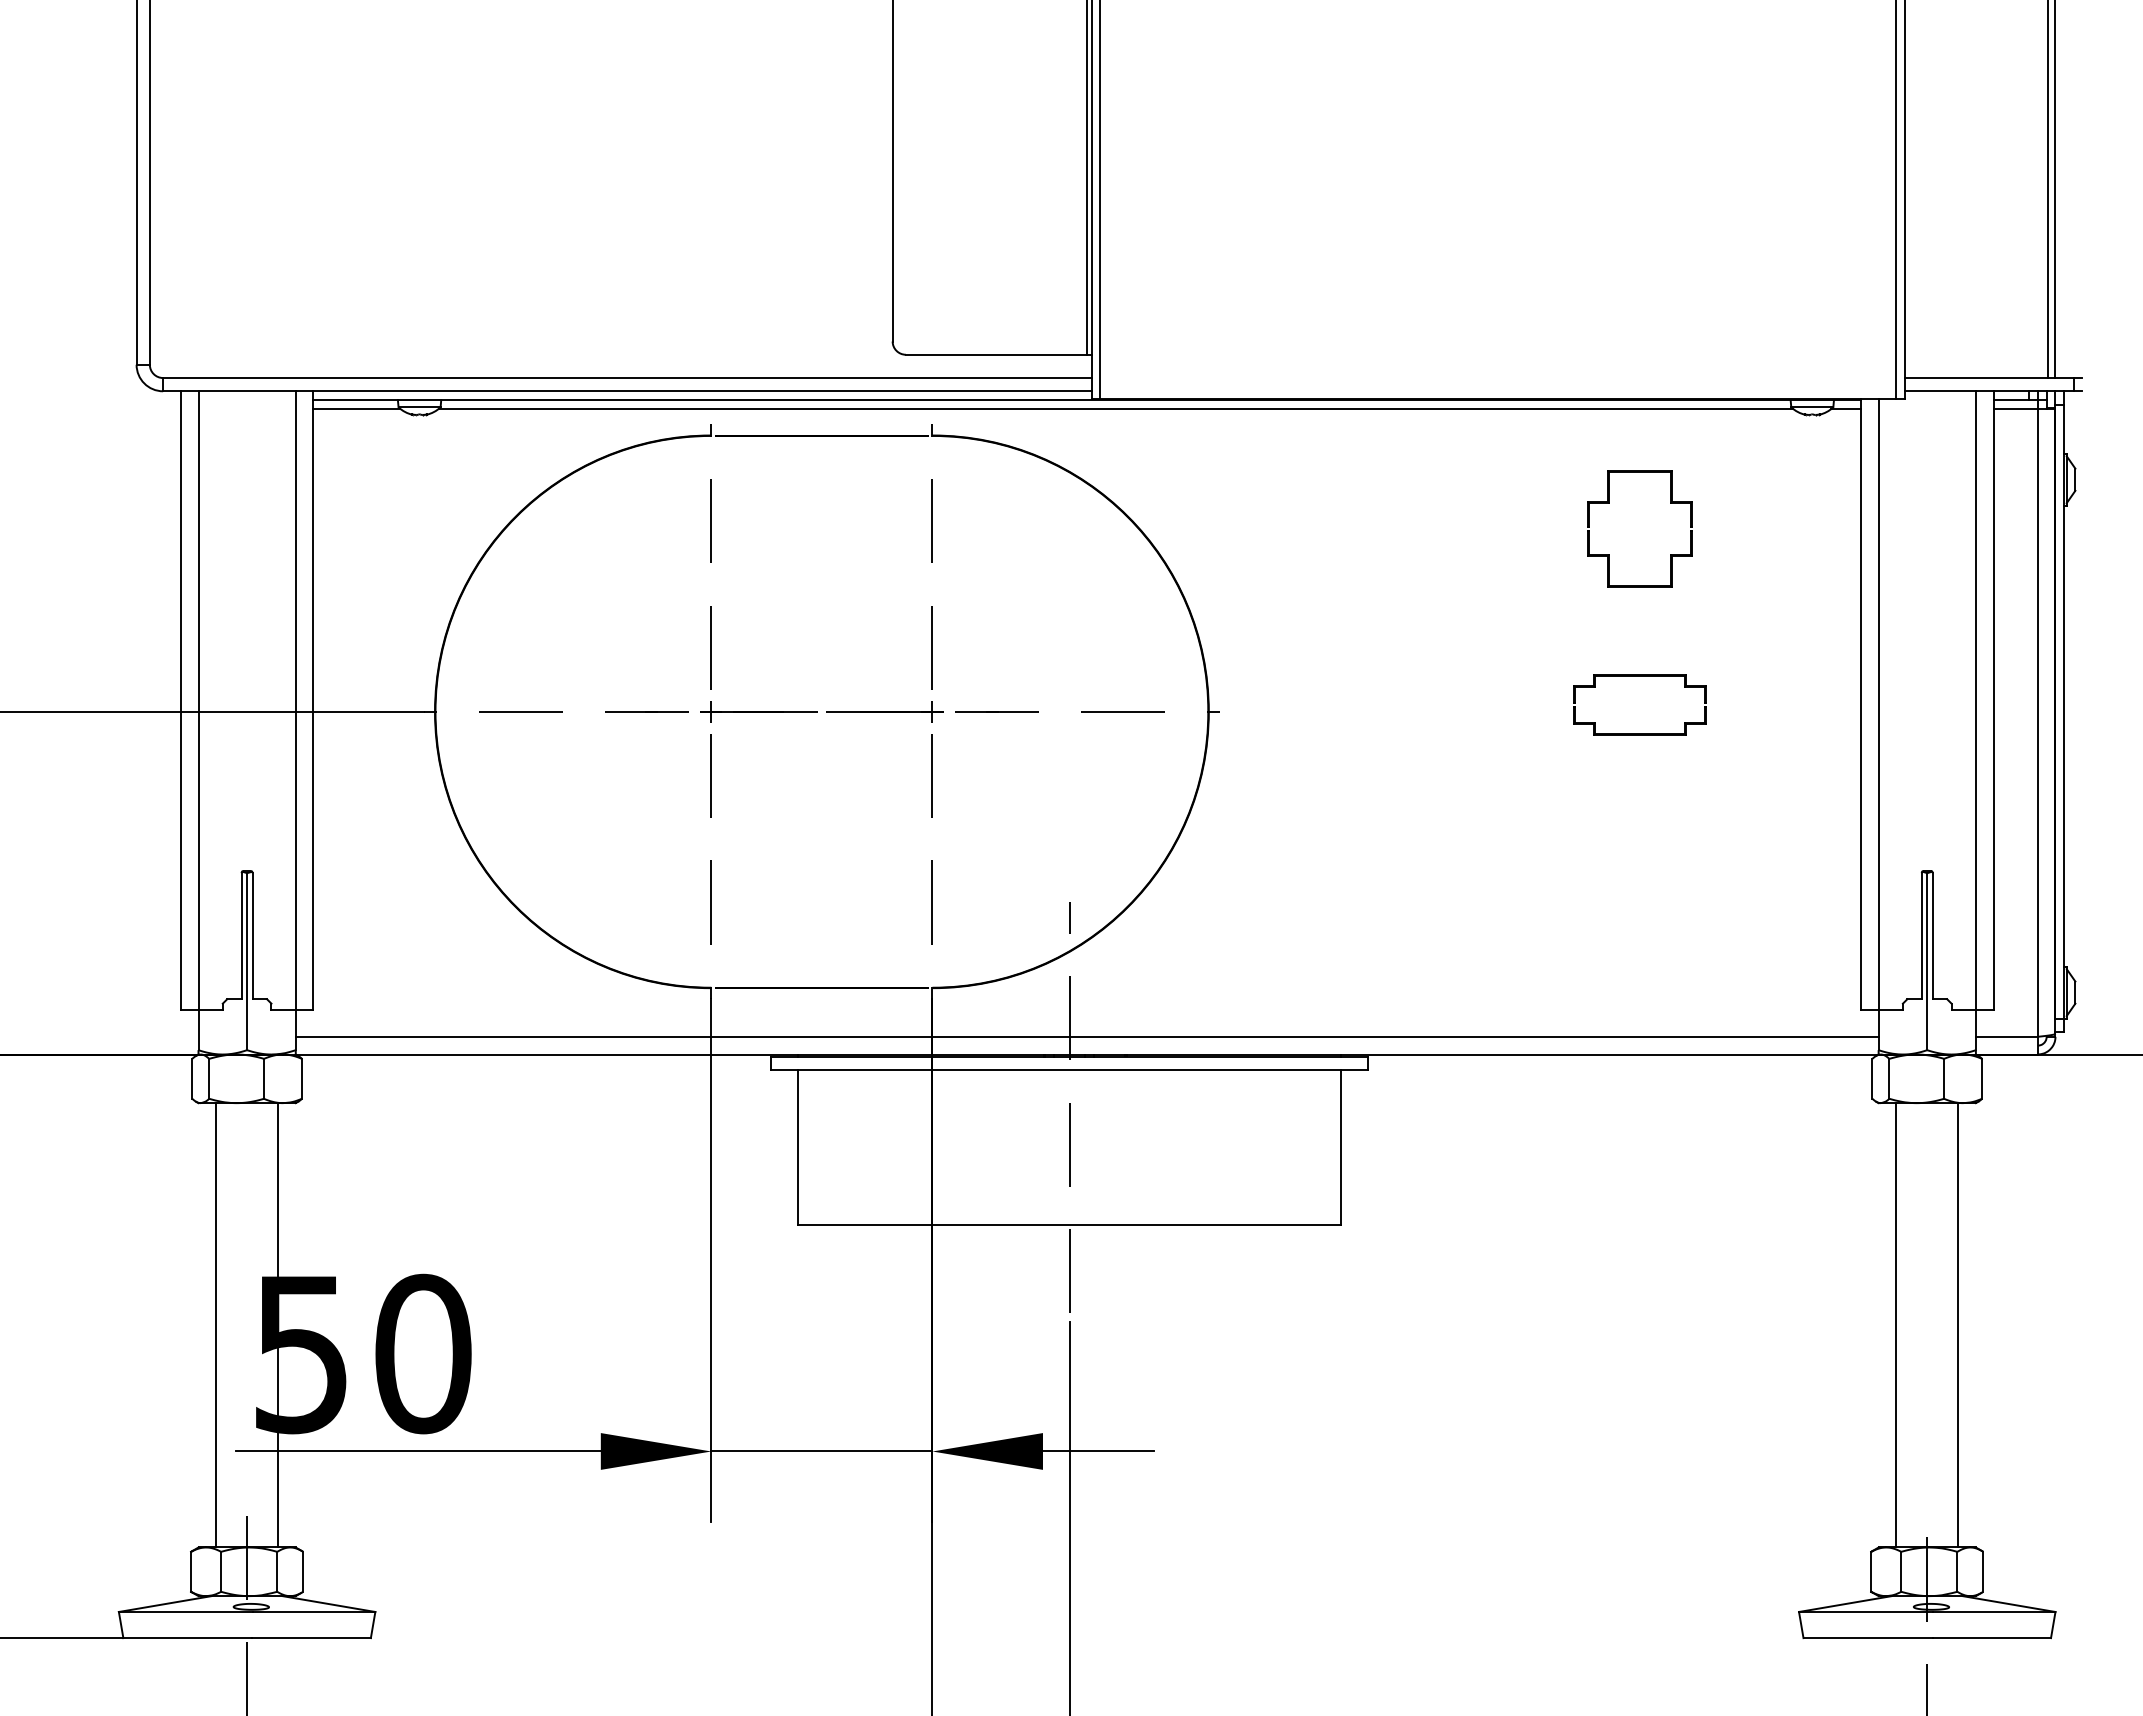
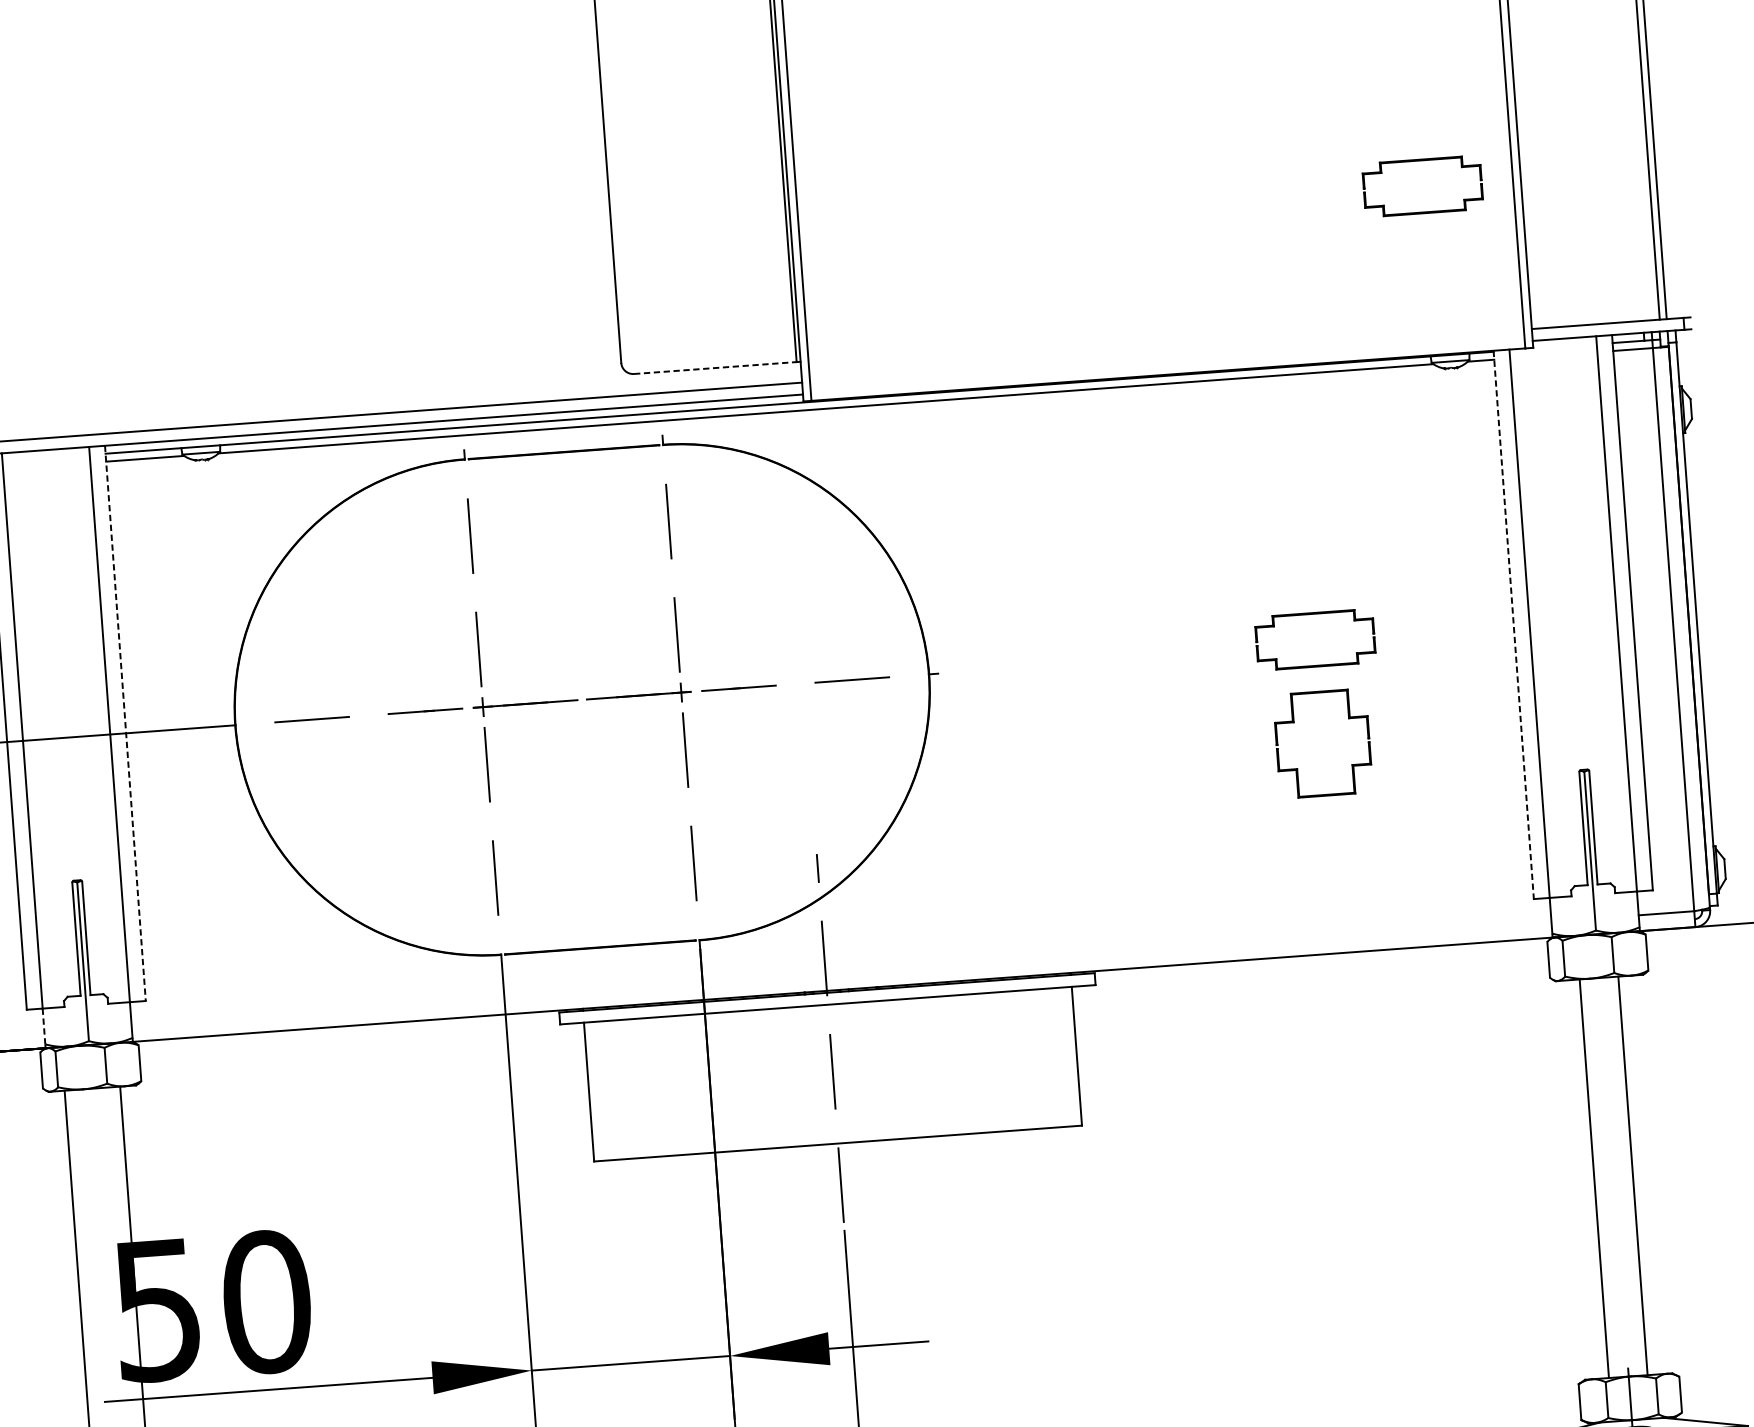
part: (1795, 182) -> (1420, 160), added
line: (996, 354) -> (715, 367), solid -> dashed
part: (1609, 503) -> (1294, 722), moved
line: (313, 701) -> (125, 724), solid -> dashed
line: (1860, 704) -> (1513, 624), solid -> dashed
line: (198, 1030) -> (44, 1026), solid -> dashed
line: (1086, 1036) -> (840, 973), removed
line: (1896, 1325) -> (1633, 1176), moved
line: (1958, 1325) -> (1594, 1178), moved

